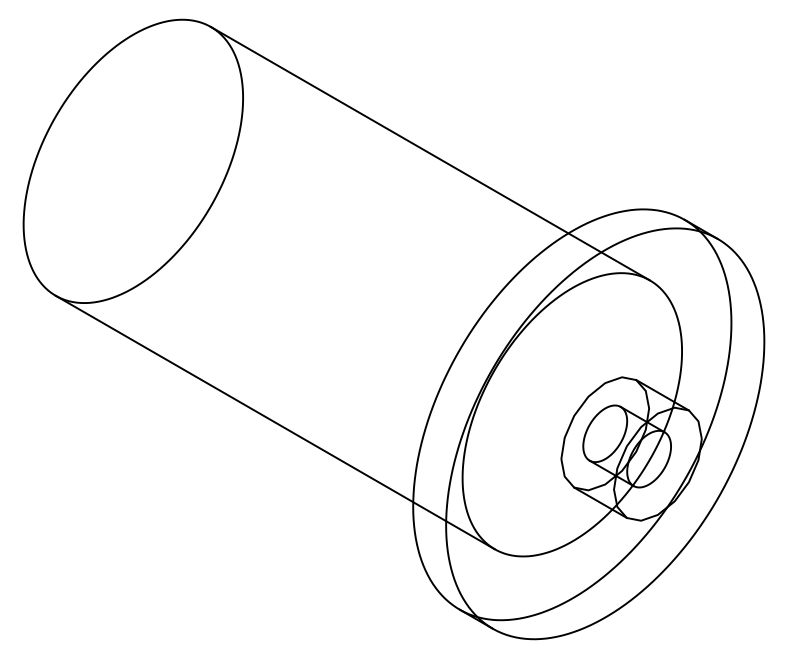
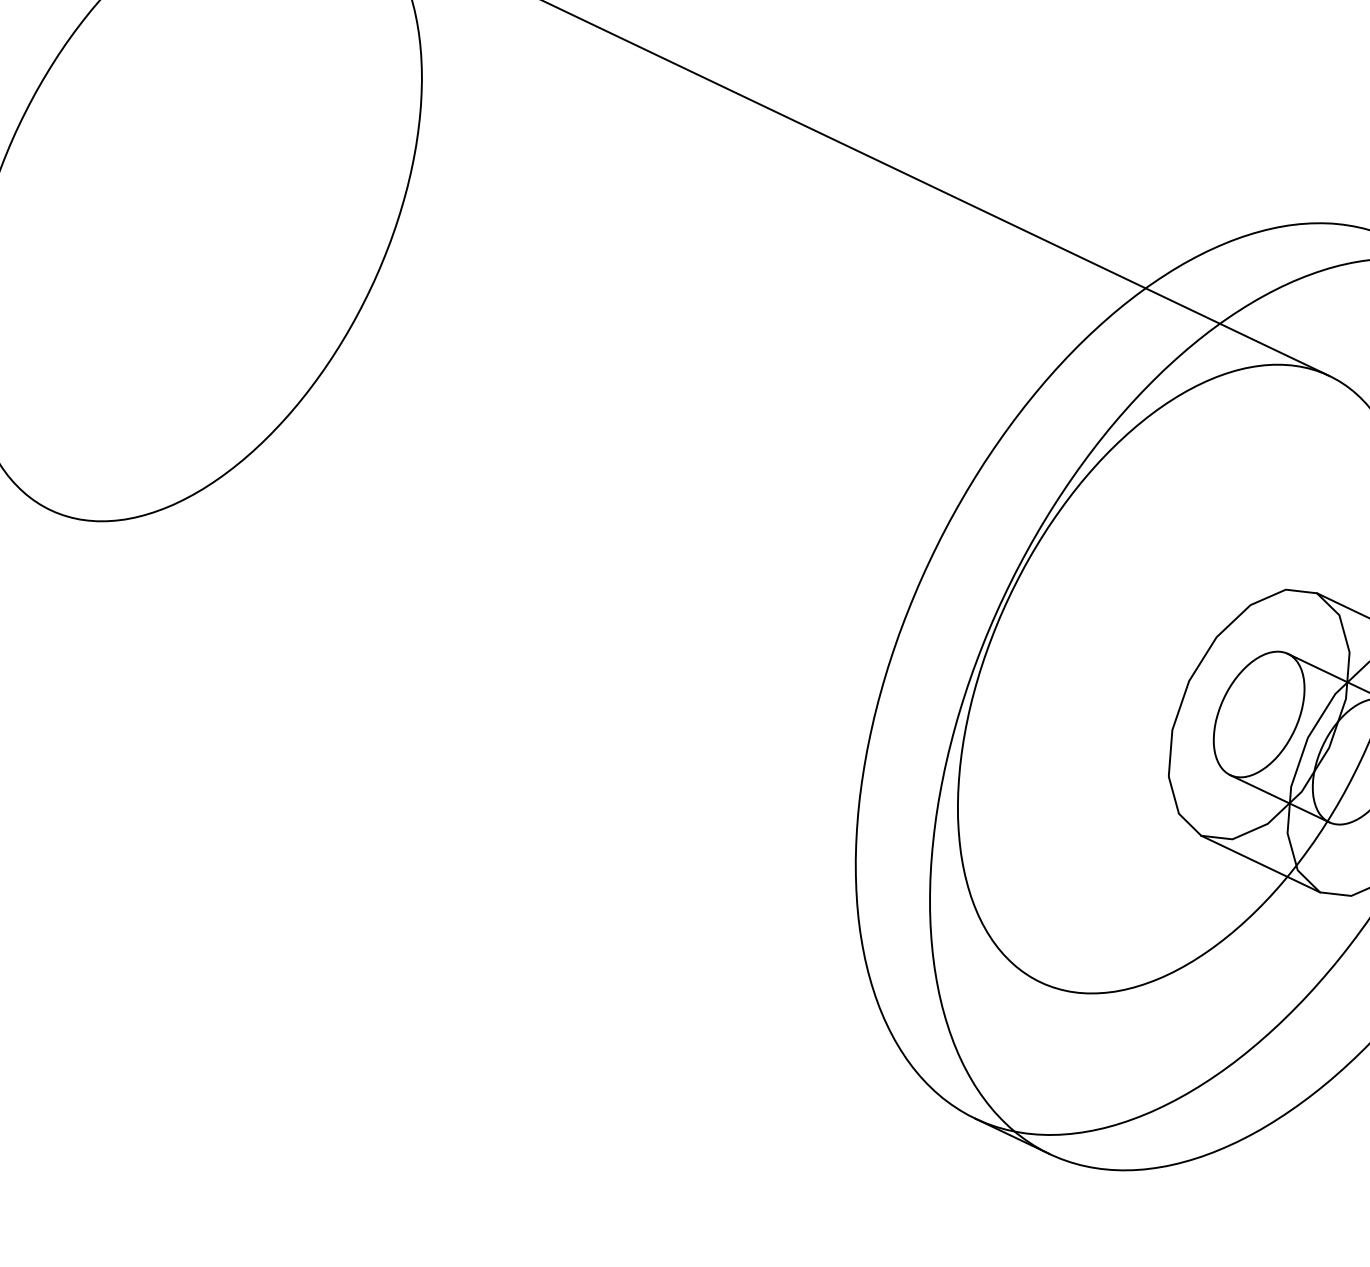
line: (274, 422) -> (543, 746), removed

